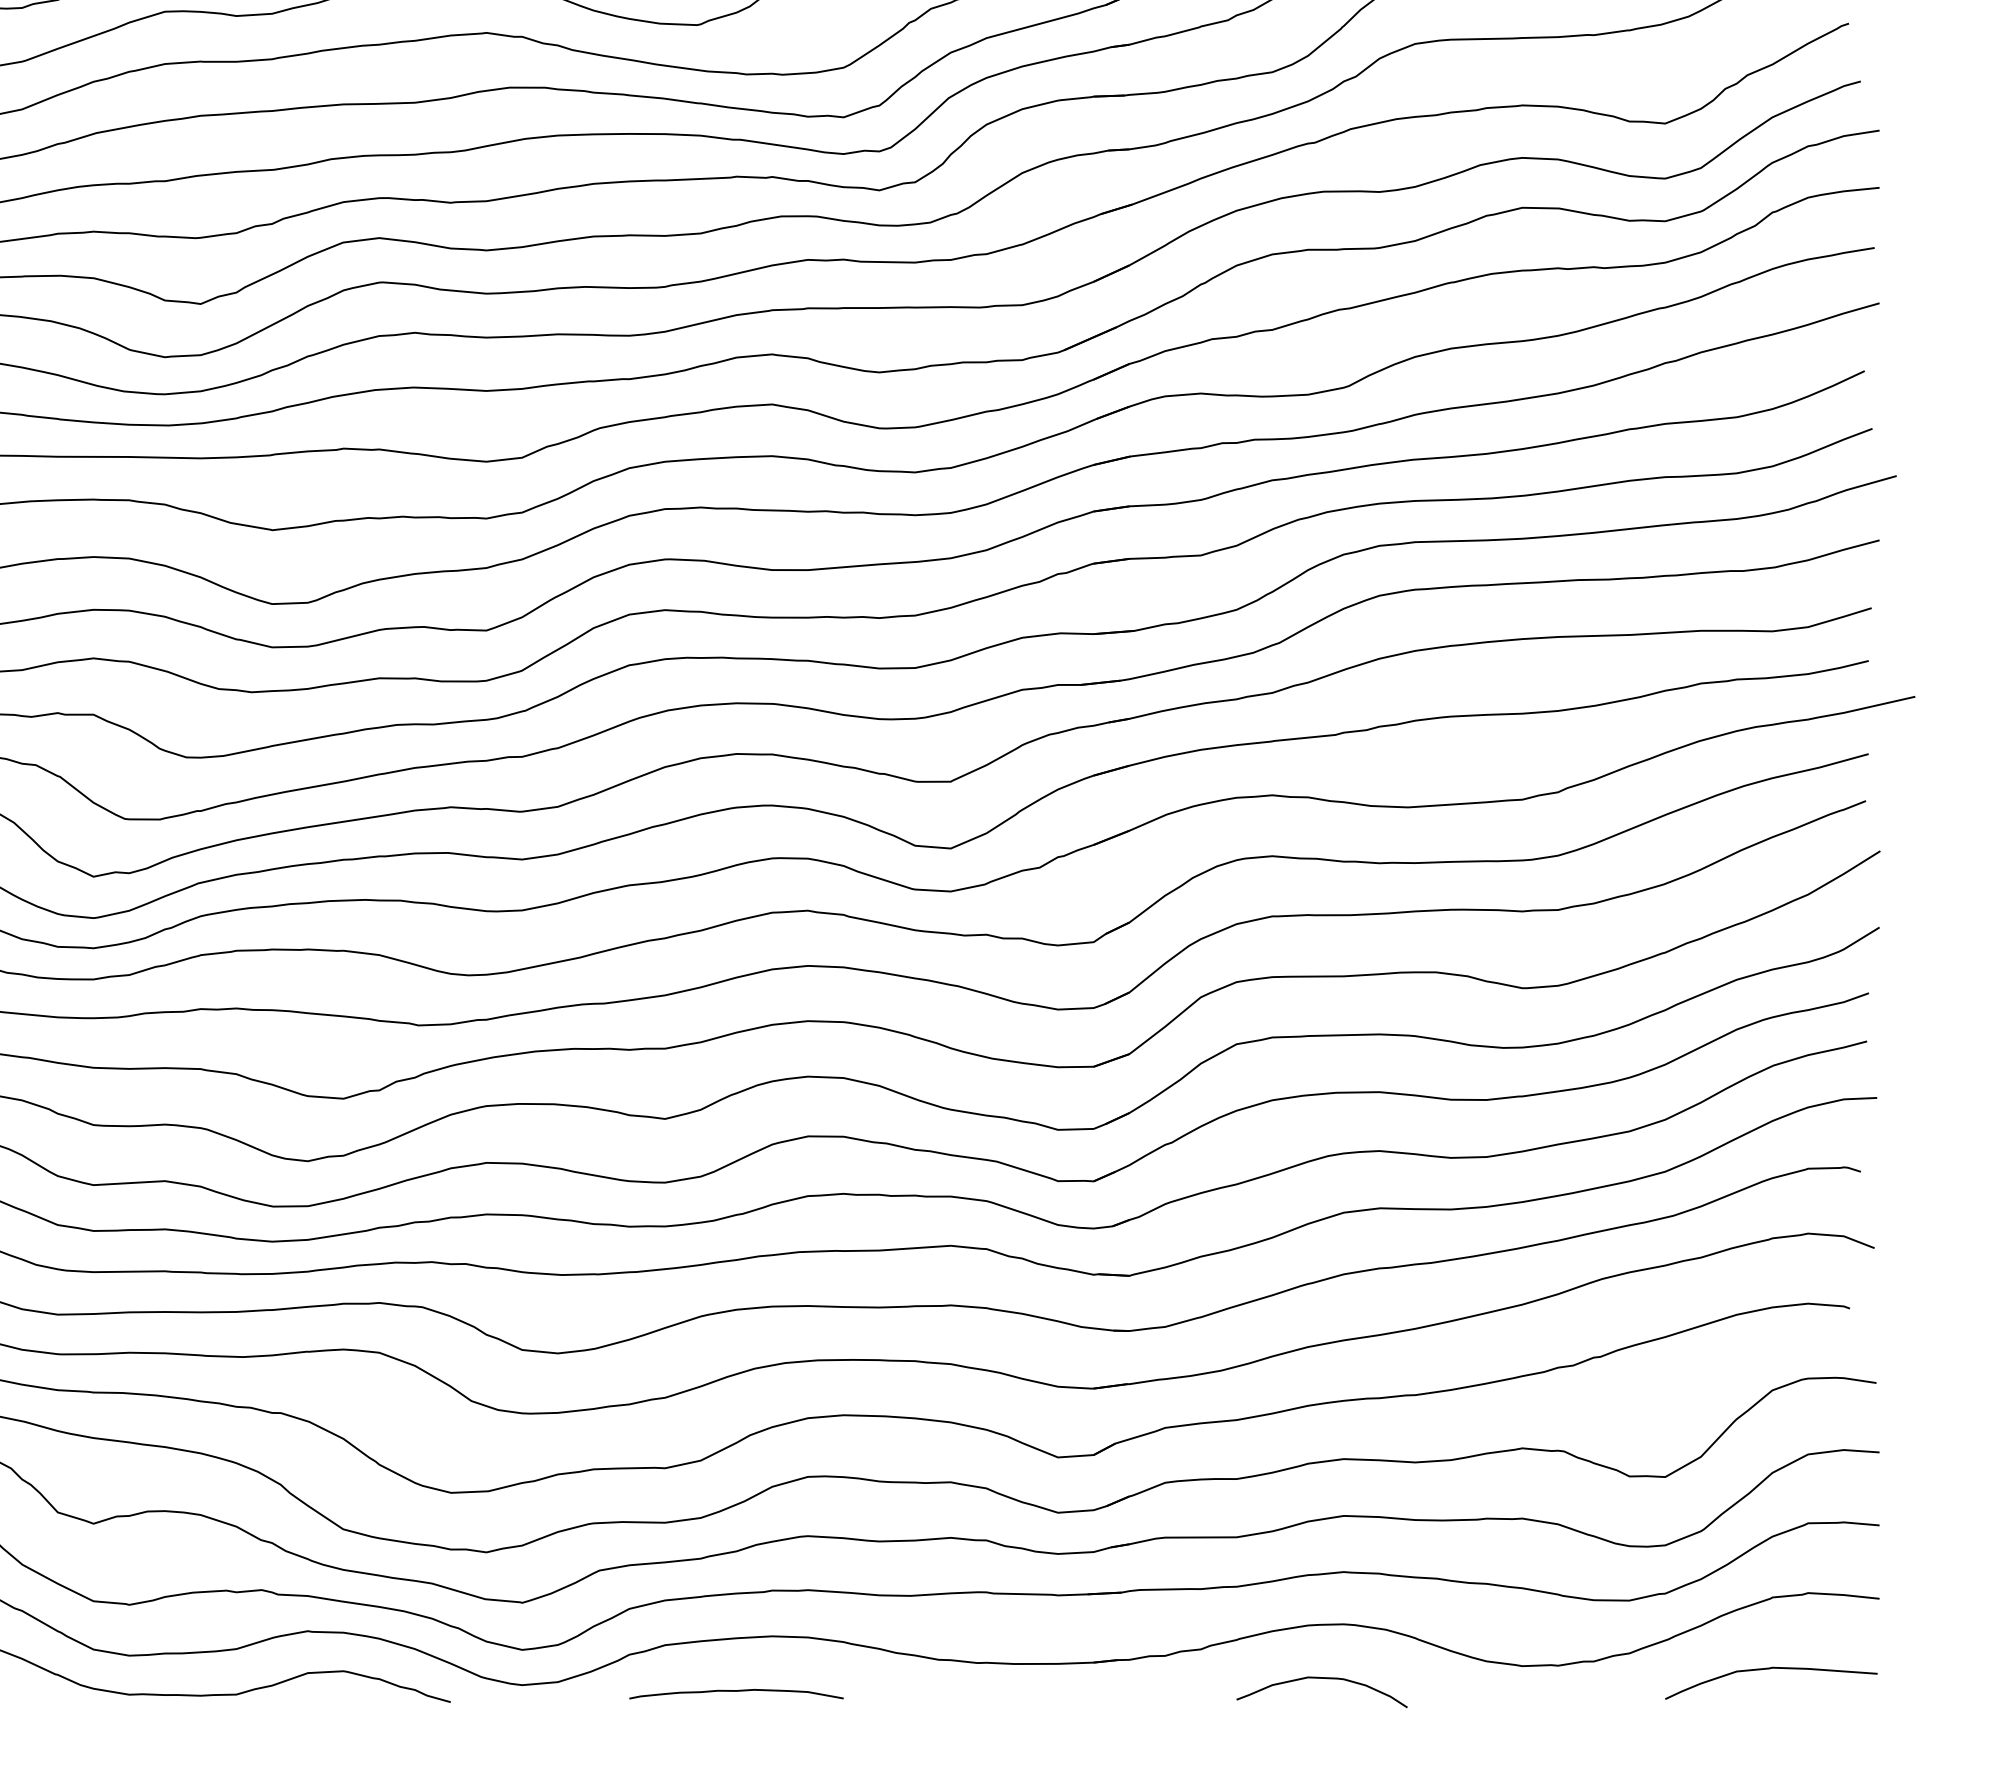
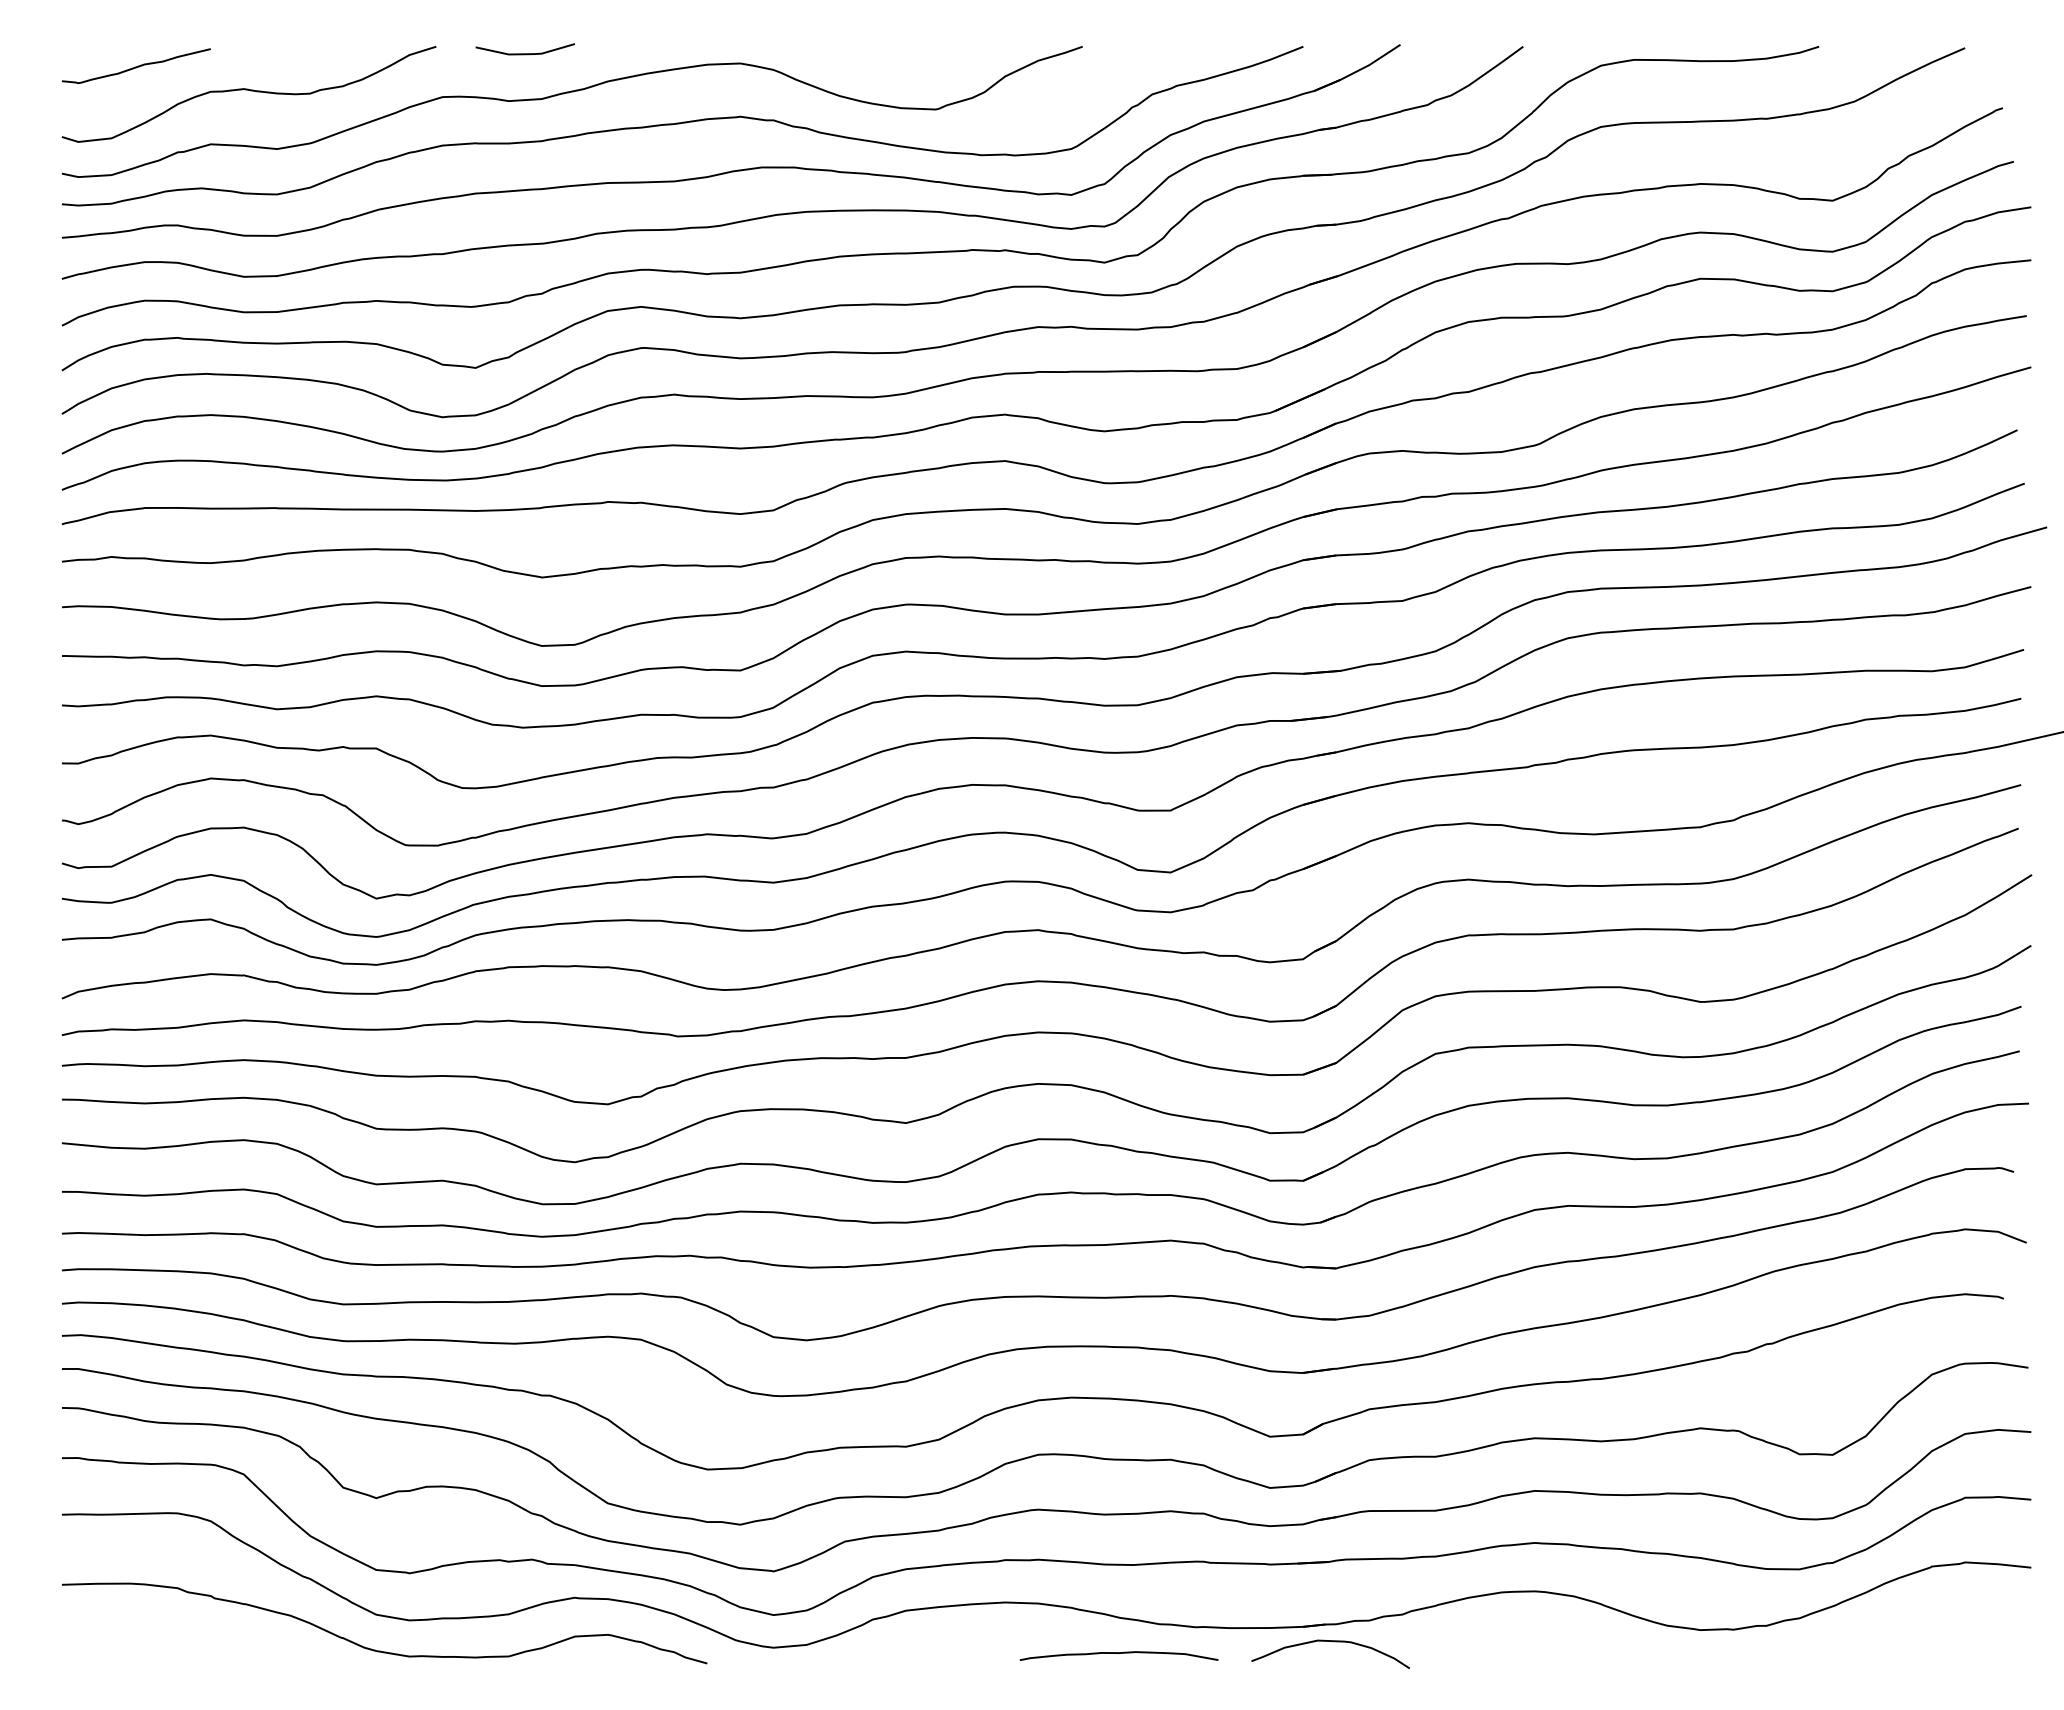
curve: (1769, 1669) -> (1929, 1633), removed
curve: (1325, 1679) -> (1333, 1642), moved
curve: (735, 1691) -> (1118, 1653), moved

